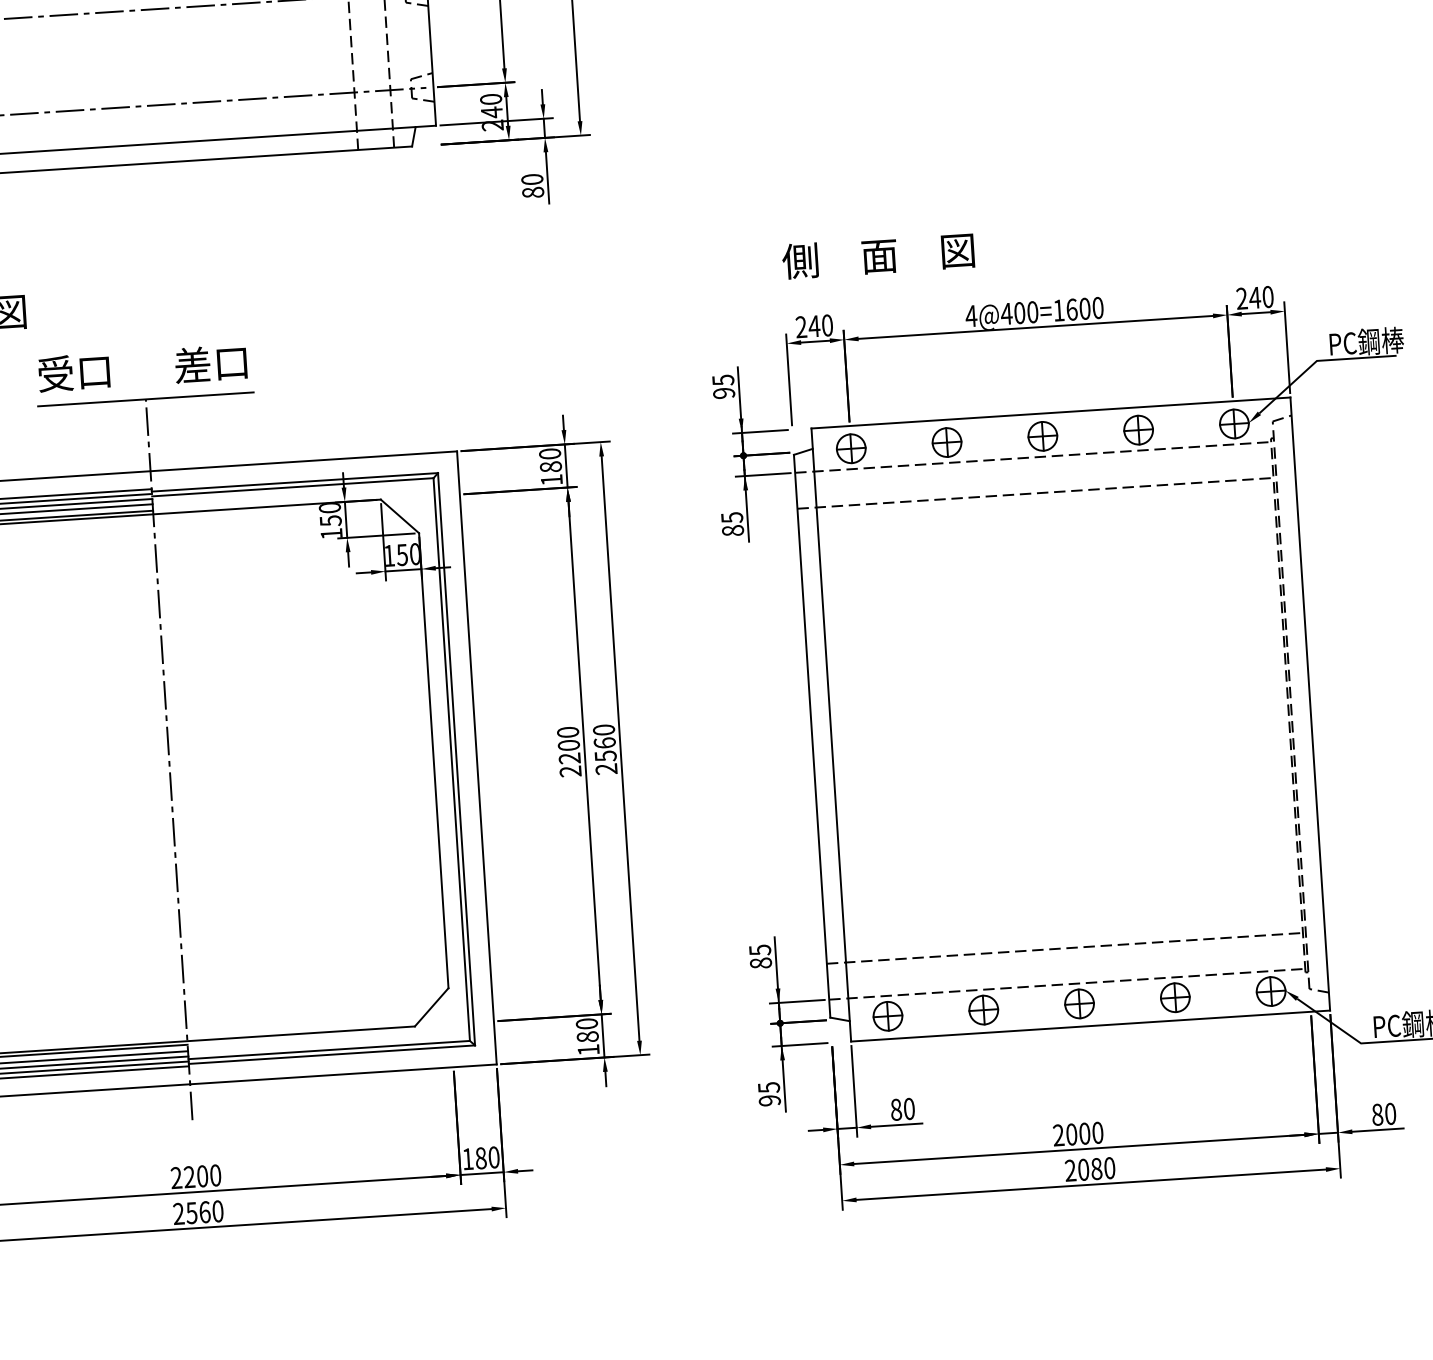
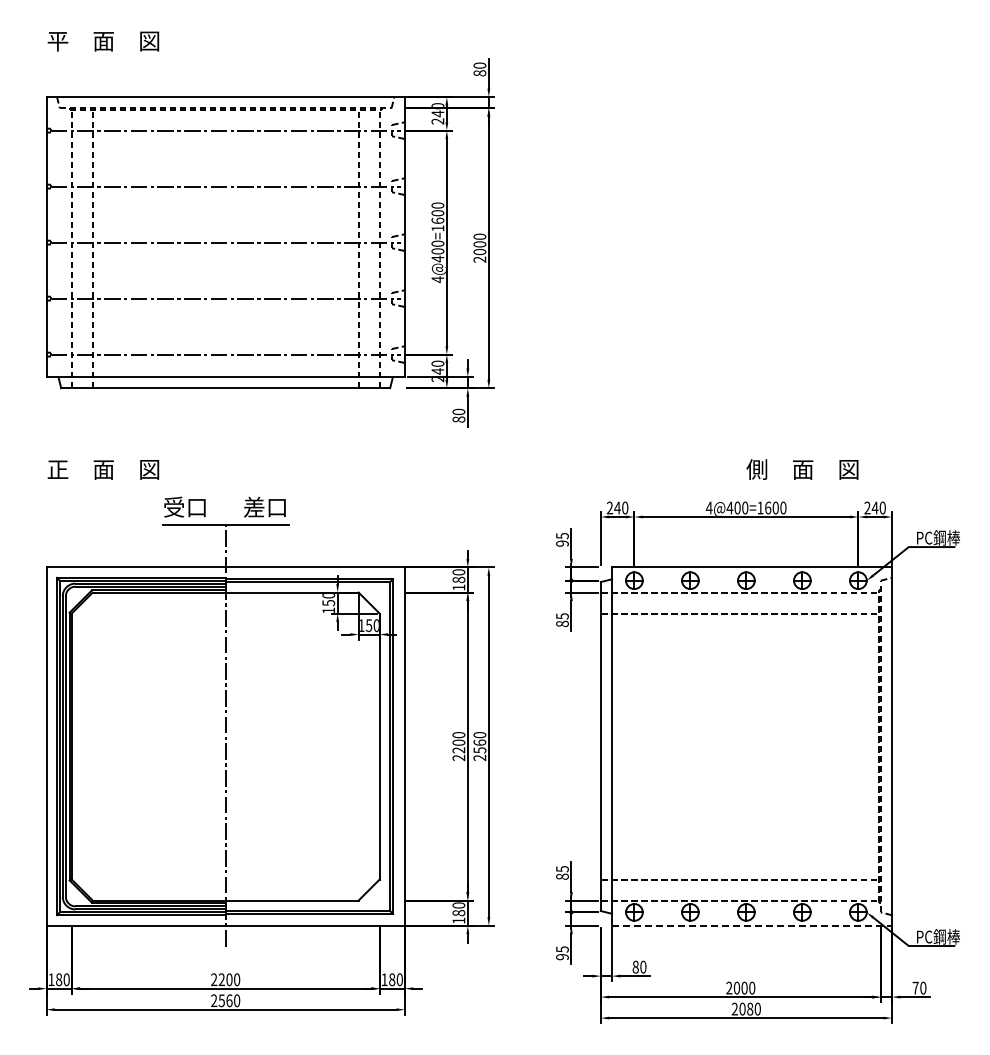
text: (878, 256) -> (802, 469), moved
line: (1091, 1025) -> (752, 925), solid -> dashed
text: (1377, 1113) -> (915, 987), 80 -> 70

